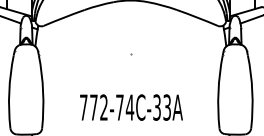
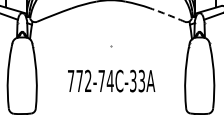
arc: (197, 17) -> (167, 14), solid -> dashed
text: (131, 106) -> (111, 80), moved

